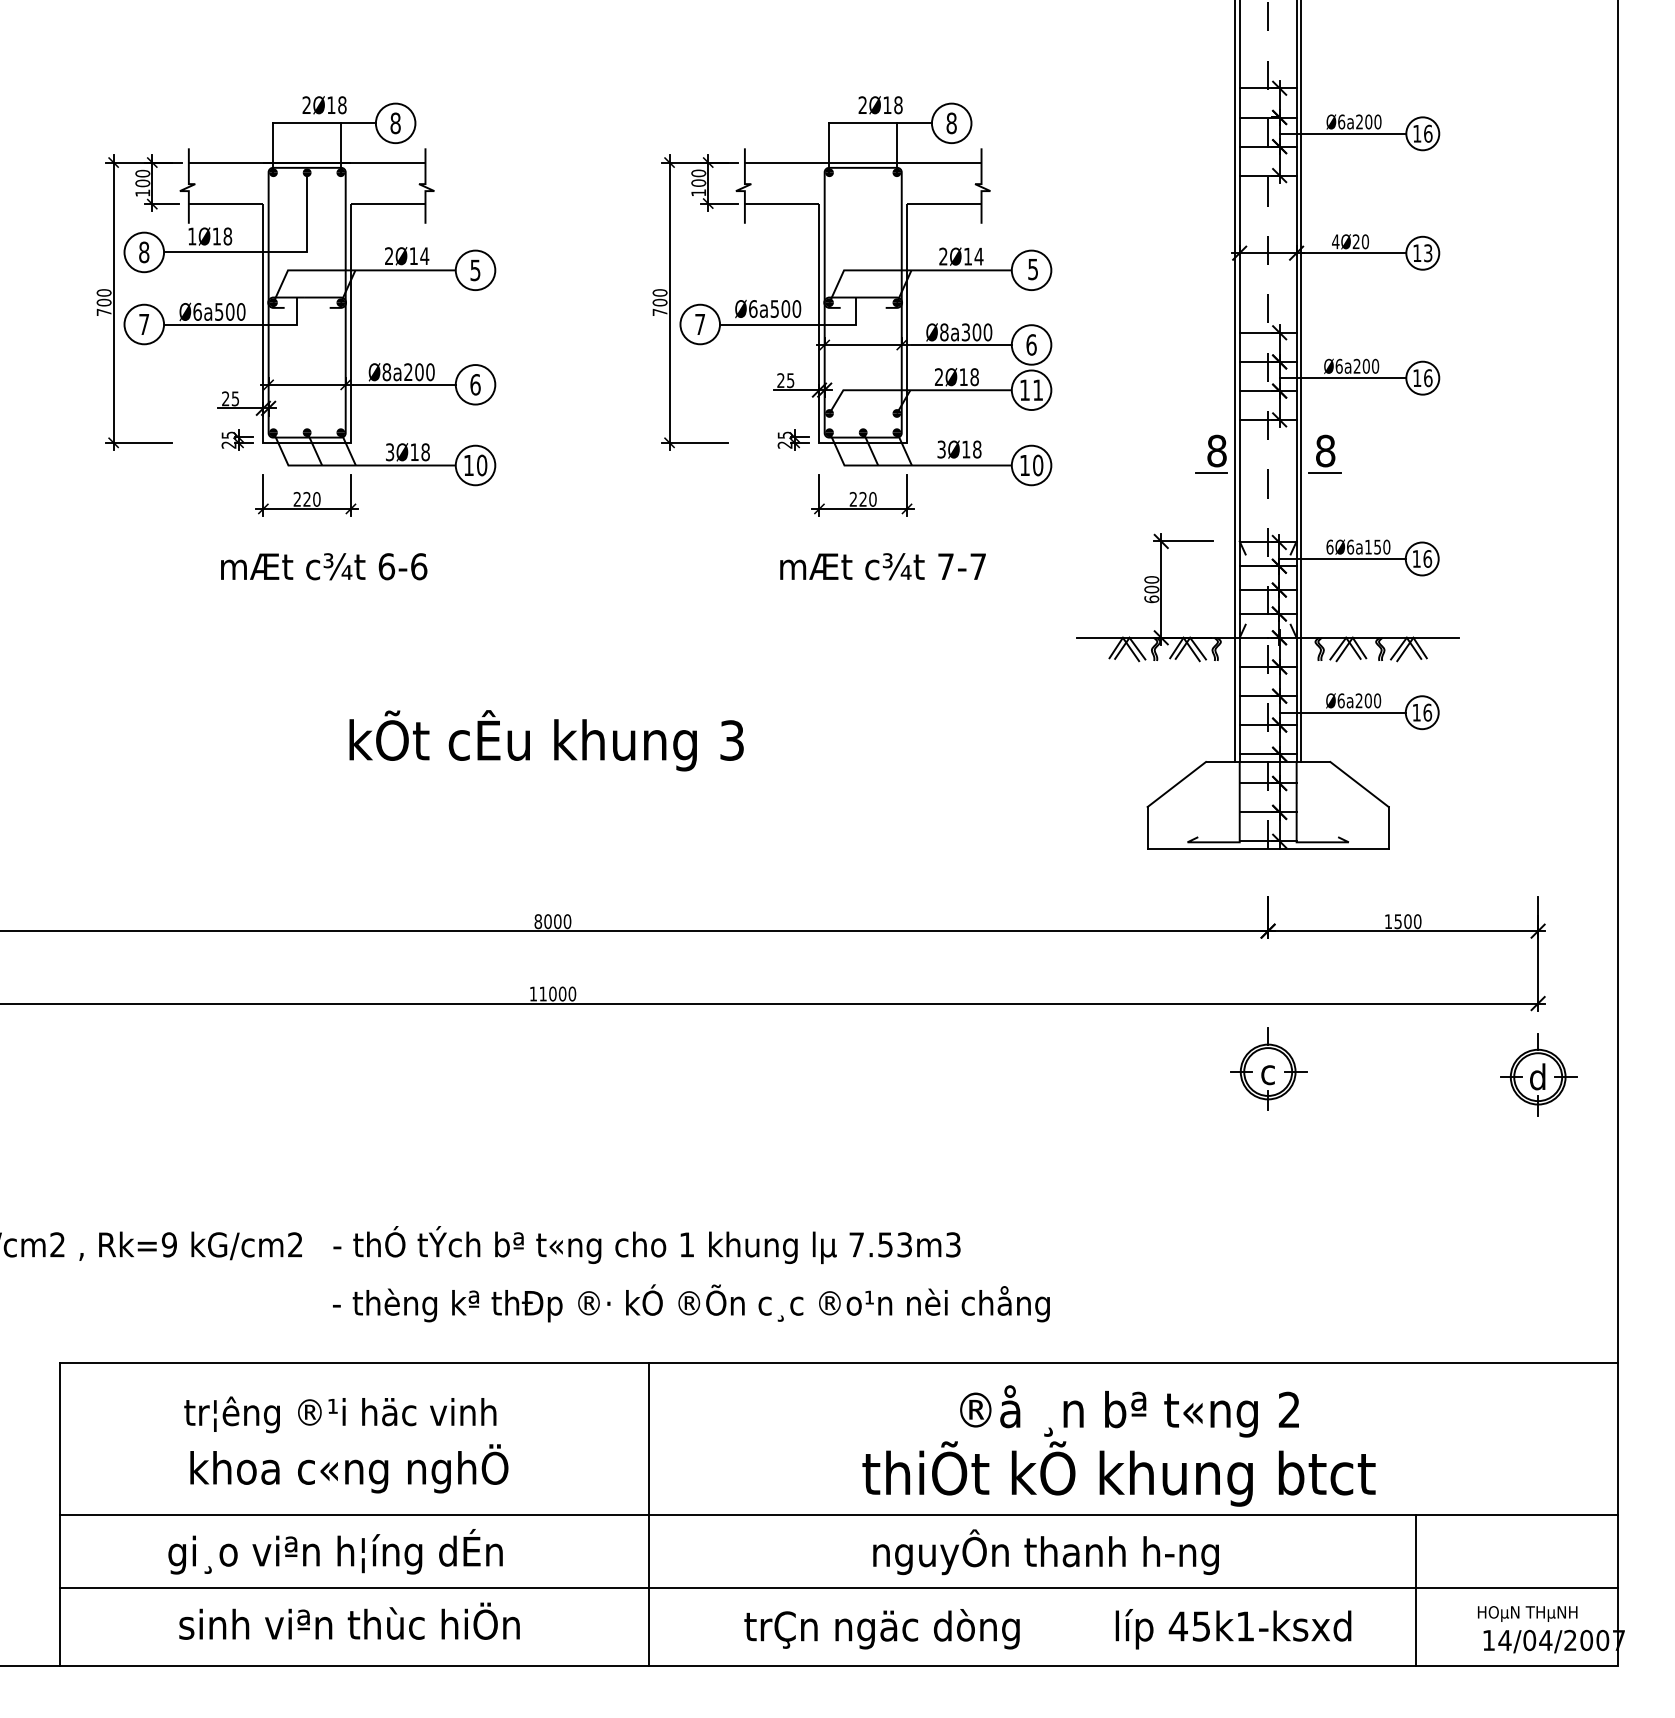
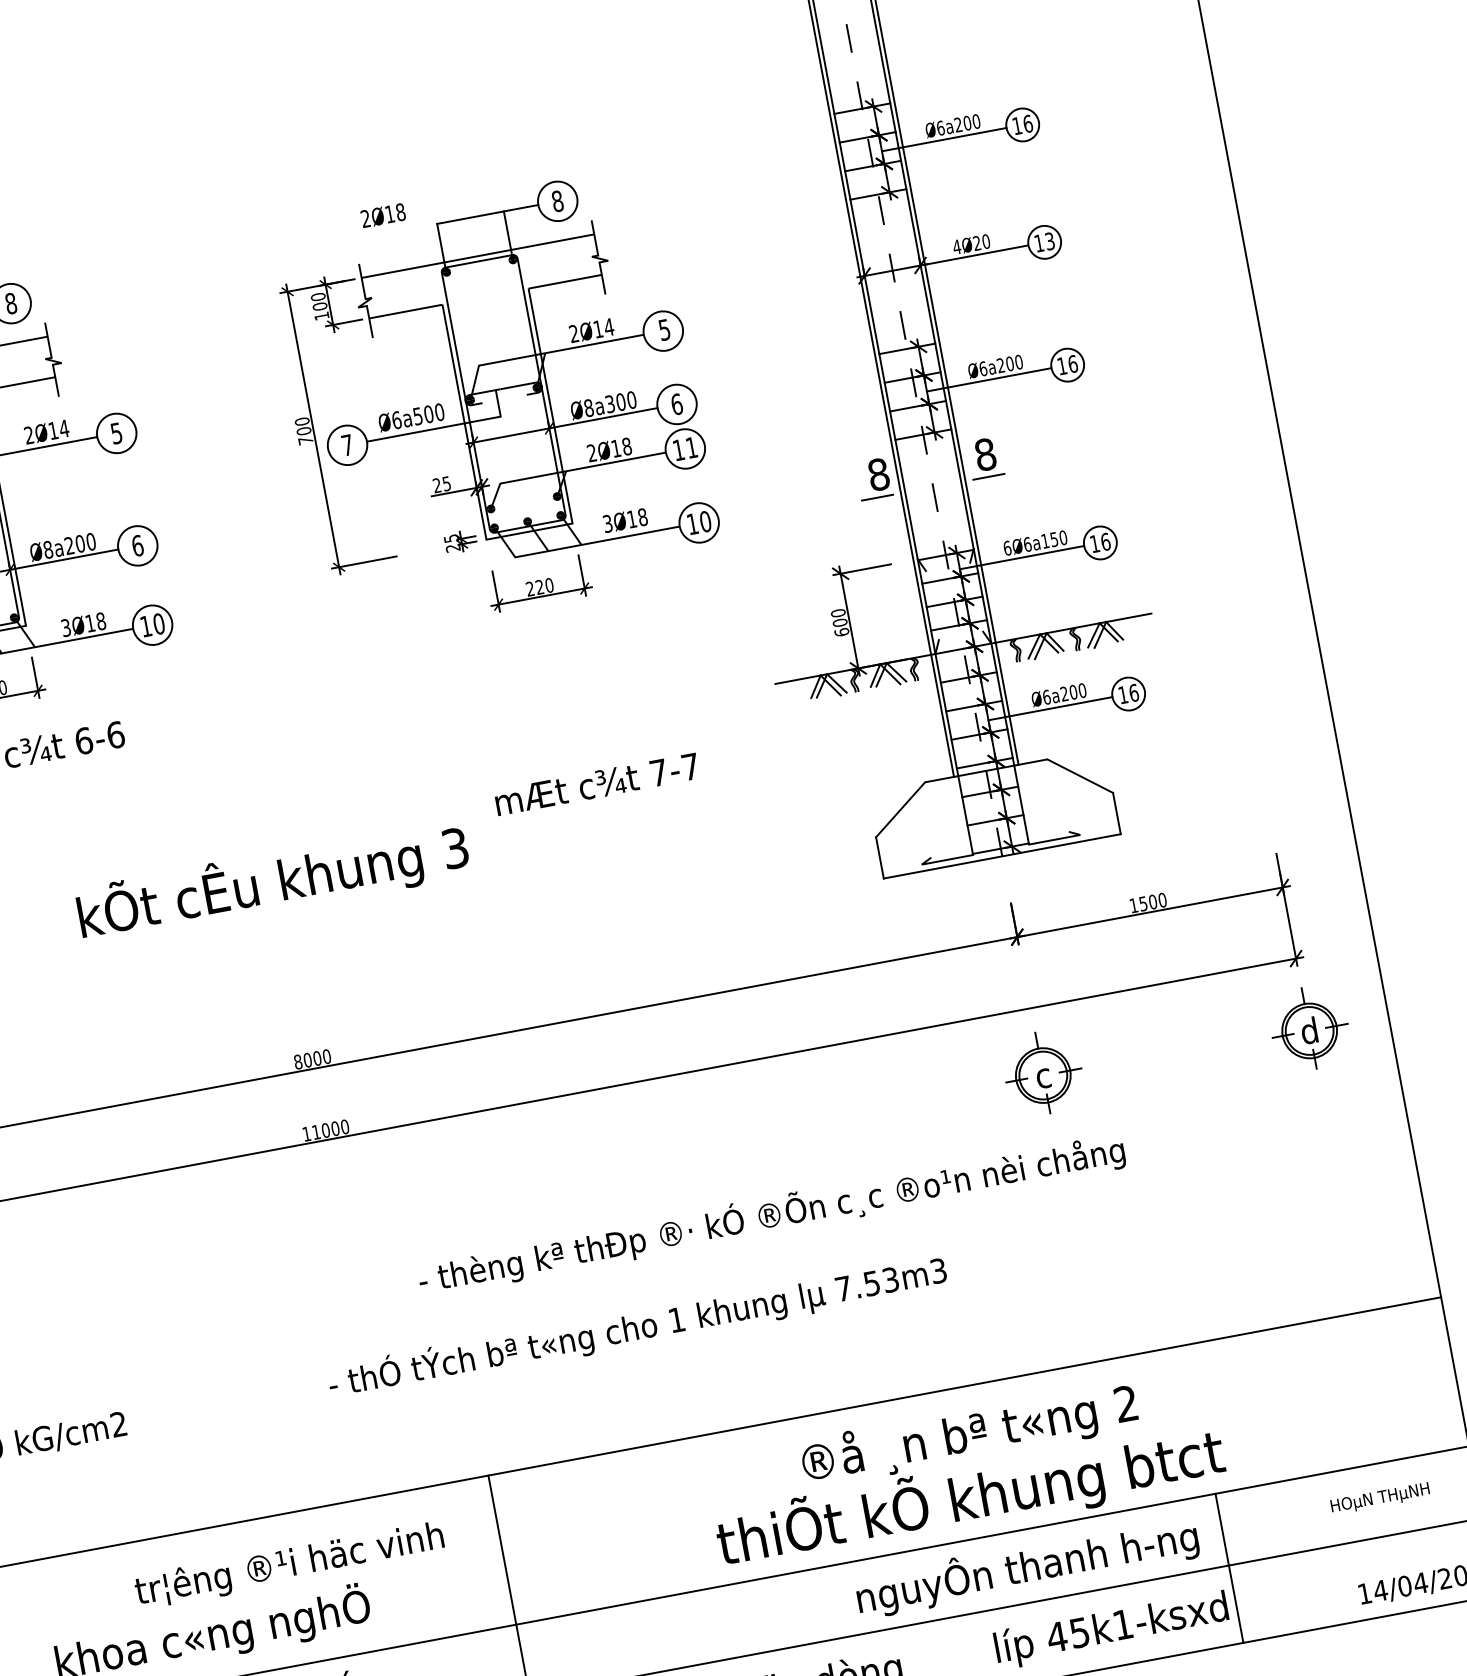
text: (880, 105) -> (383, 215), moved
text: (882, 566) -> (596, 784), moved
text: (646, 1244) -> (636, 1327), moved
text: (691, 1303) -> (771, 1215), moved
text: (340, 1414) -> (289, 1565), moved
text: (1045, 1552) -> (1026, 1567), moved
line: (1415, 1590) -> (1229, 1568), moved
text: (1527, 1613) -> (1380, 1498), moved

